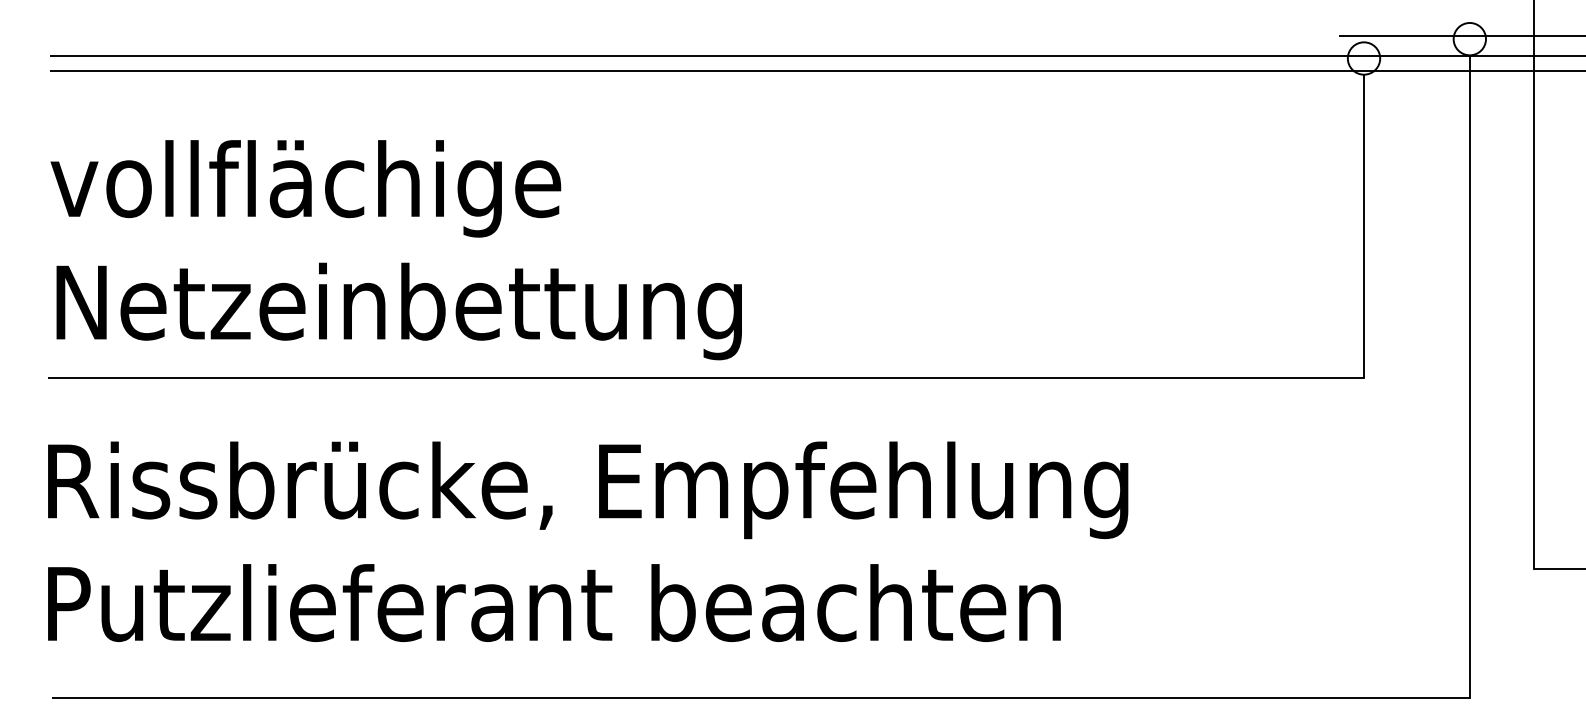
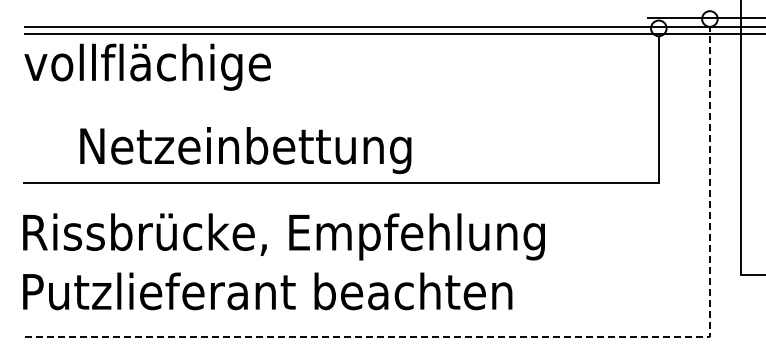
text: (305, 187) -> (147, 66), moved
text: (398, 311) -> (245, 150), moved
line: (1085, 698) -> (524, 337), solid -> dashed

